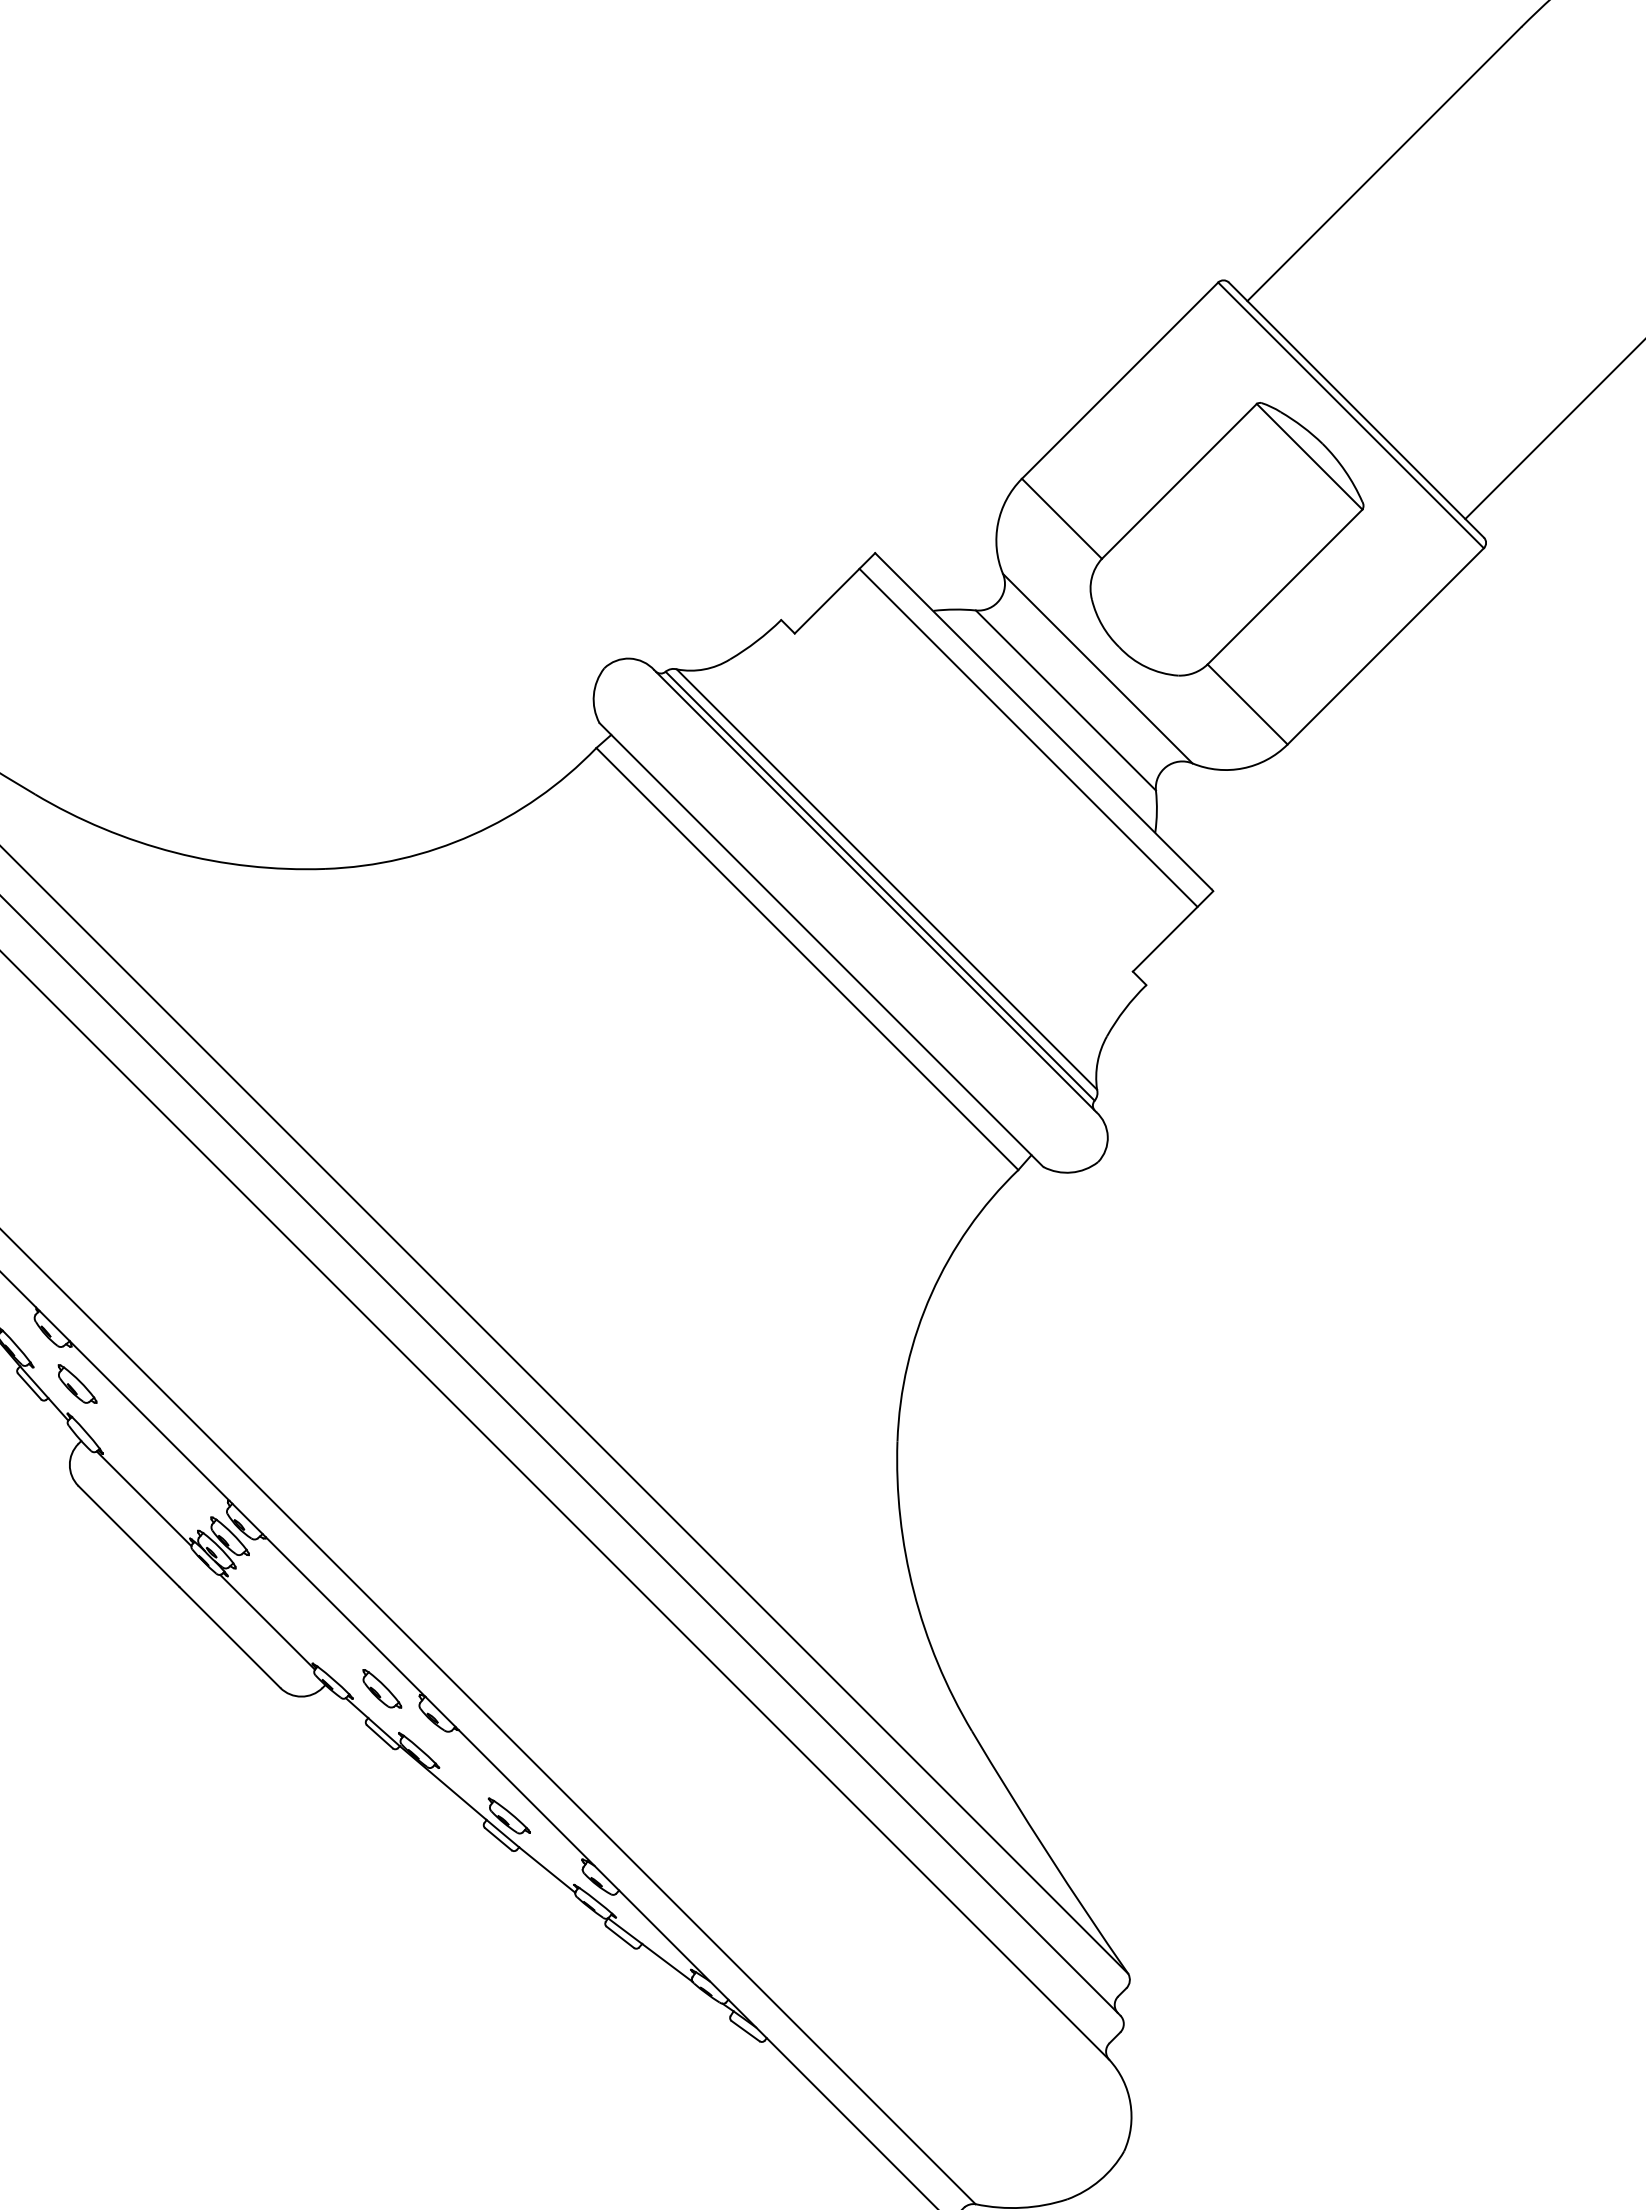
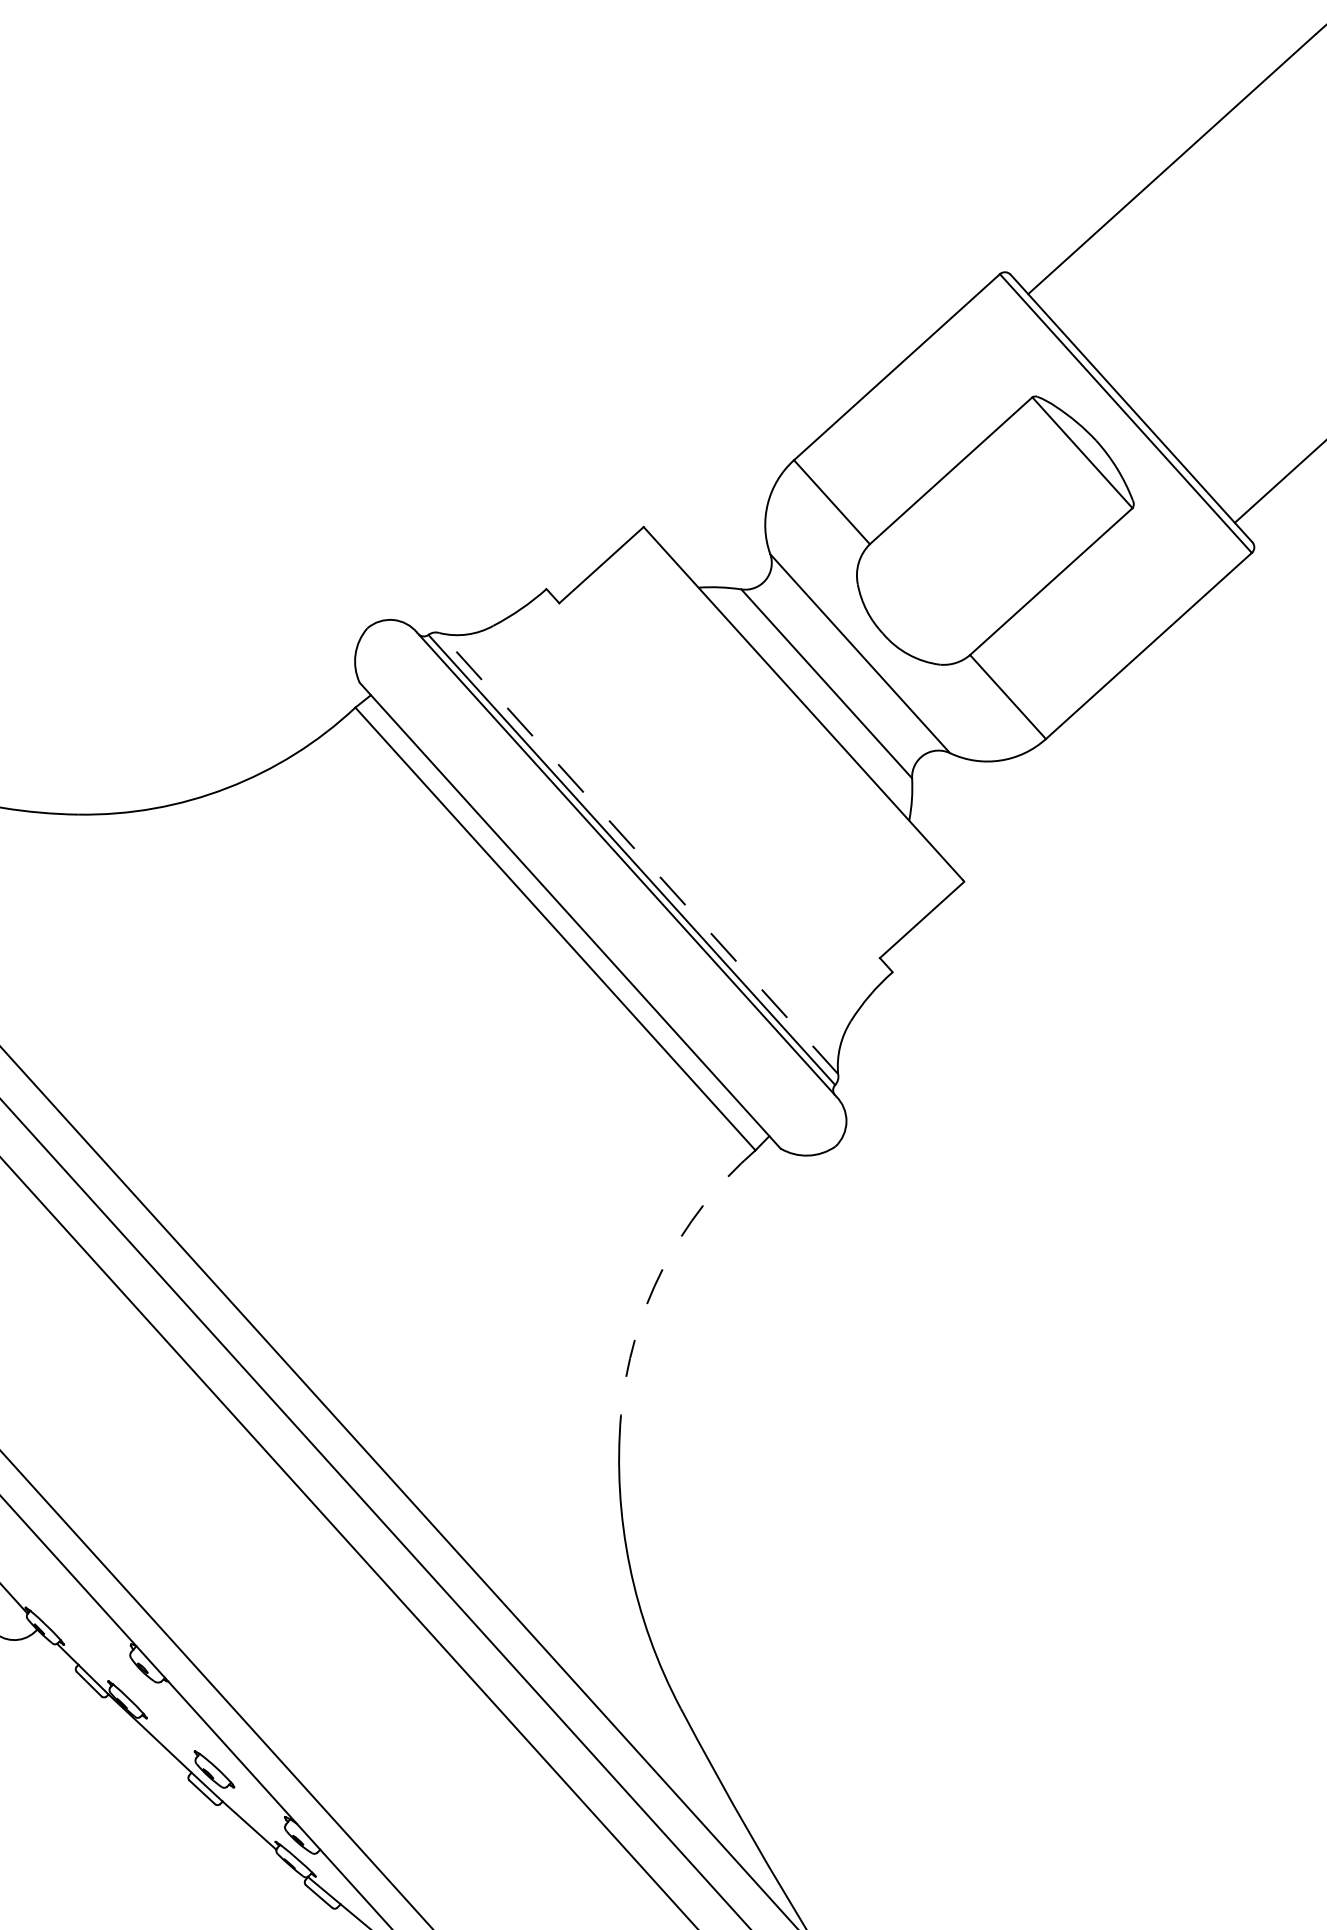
line: (1028, 737) -> (787, 718), removed
line: (886, 879) -> (638, 853), solid -> dashed
arc: (931, 1293) -> (662, 1269), solid -> dashed
part: (382, 1688) -> (94, 1636), removed

